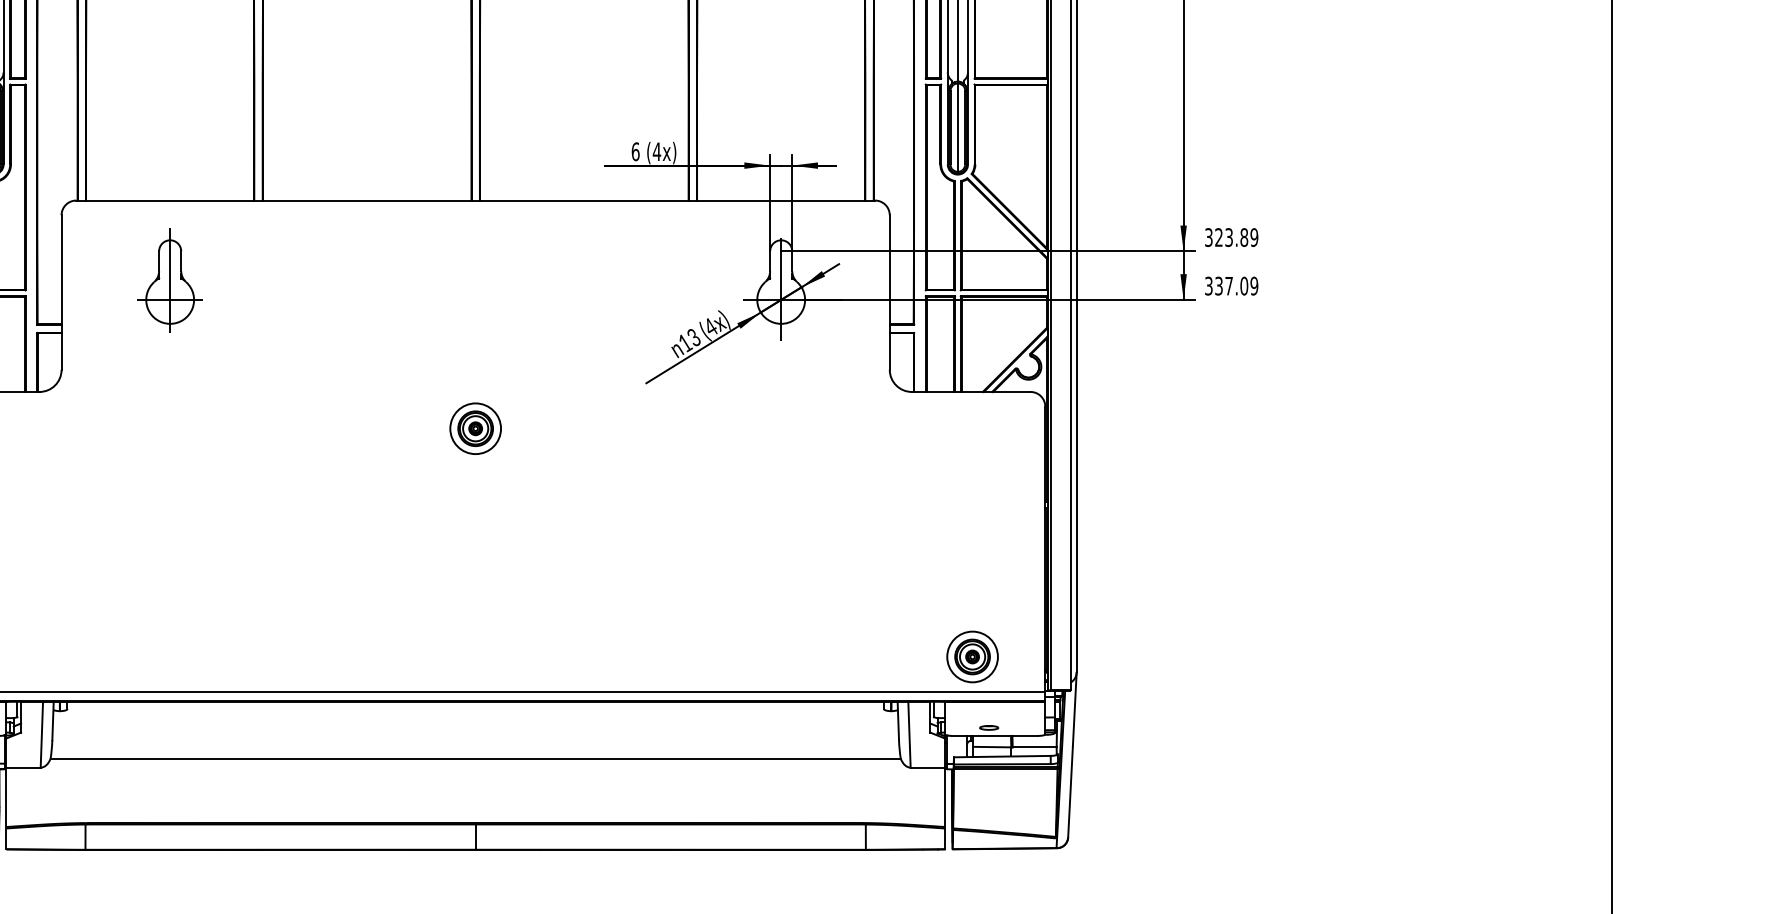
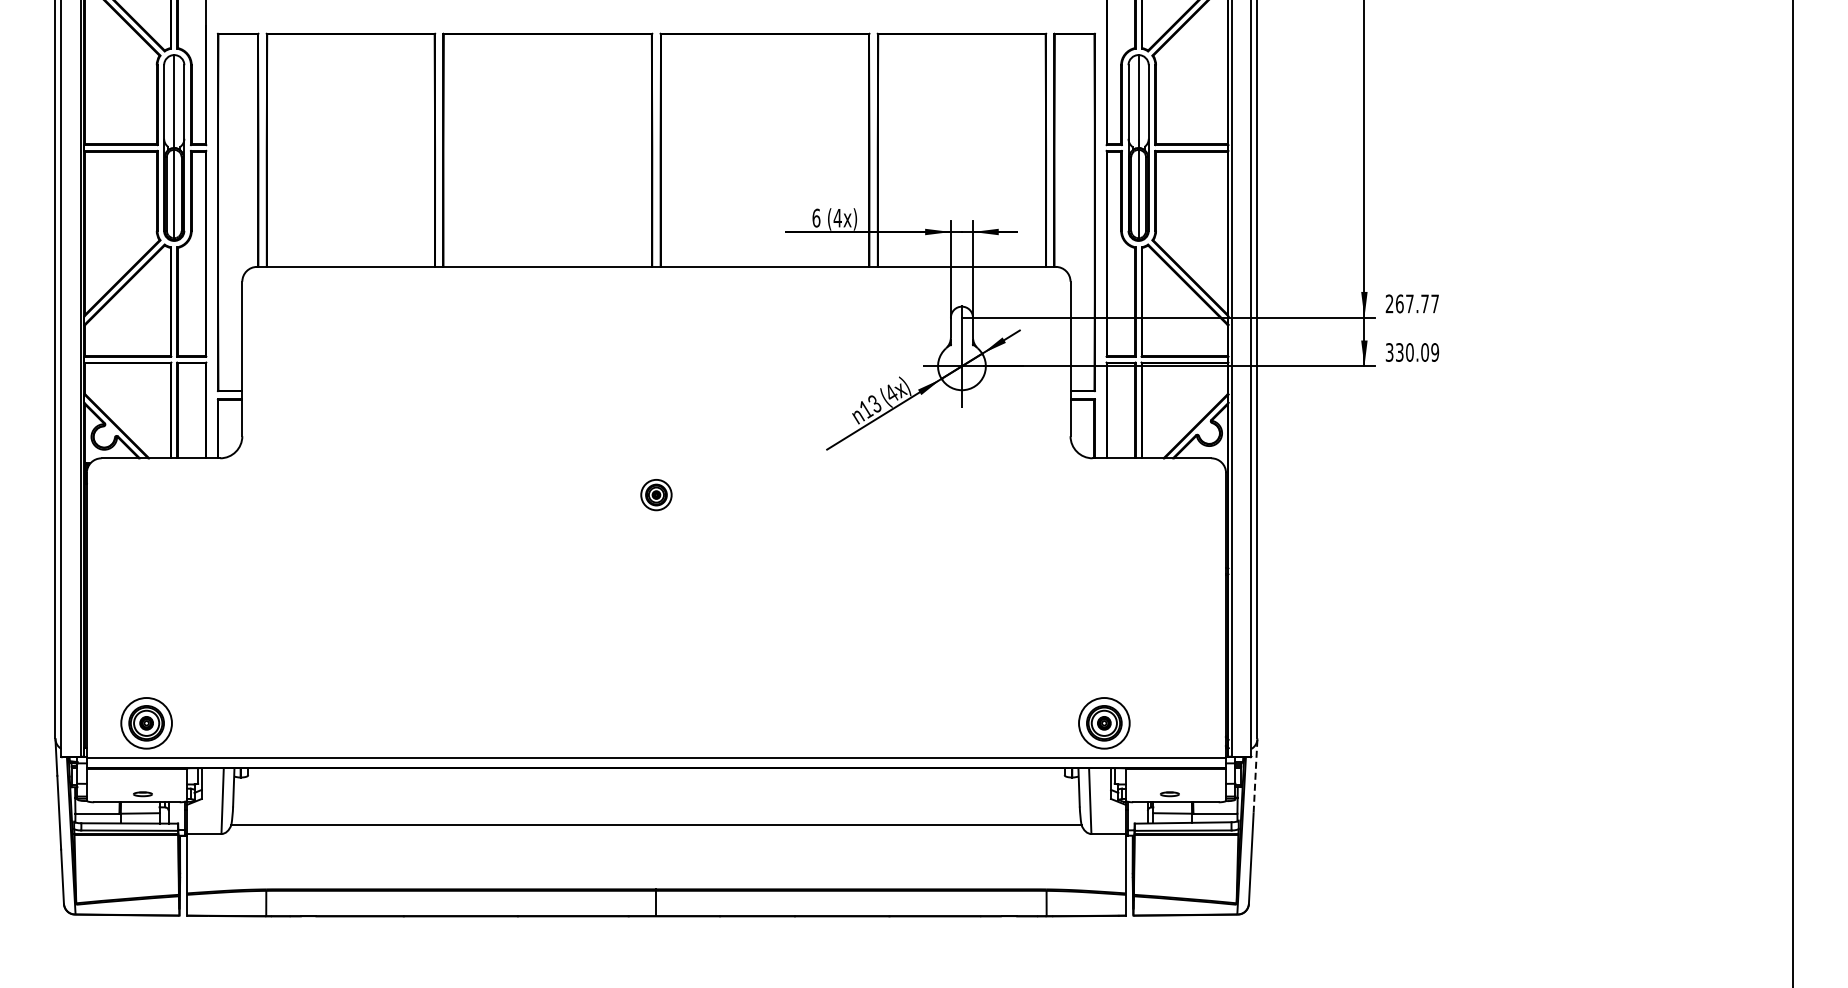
text: (1231, 237) -> (1412, 303), 323.89 -> 267.77
part: (169, 280) -> (350, 346), removed
text: (1228, 286) -> (1409, 352), 337.09 -> 330.09
part: (475, 428) -> (656, 494), size x0.6
part: (972, 657) -> (1104, 723), moved
line: (1074, 709) -> (1255, 775), solid -> dashed

